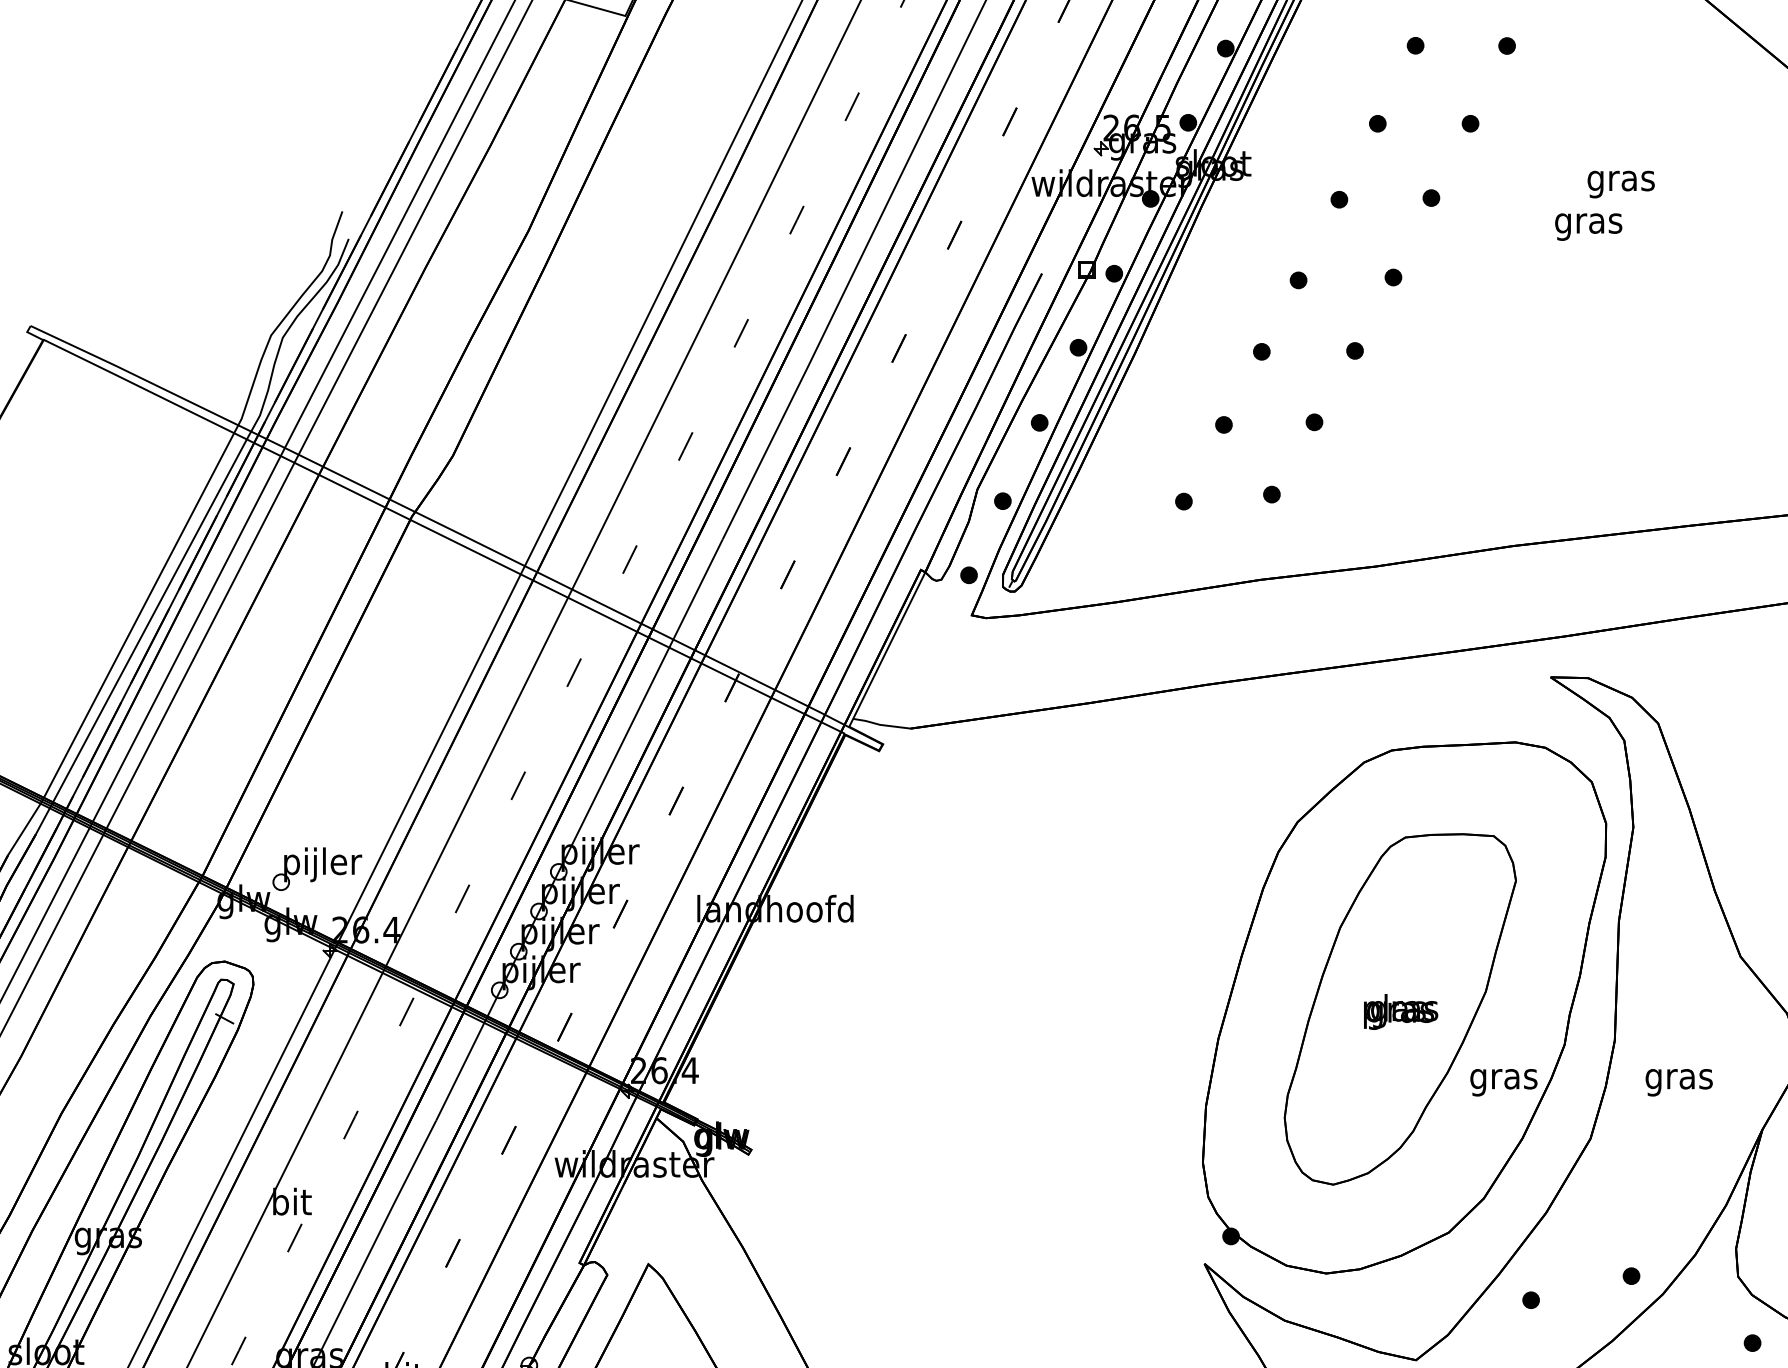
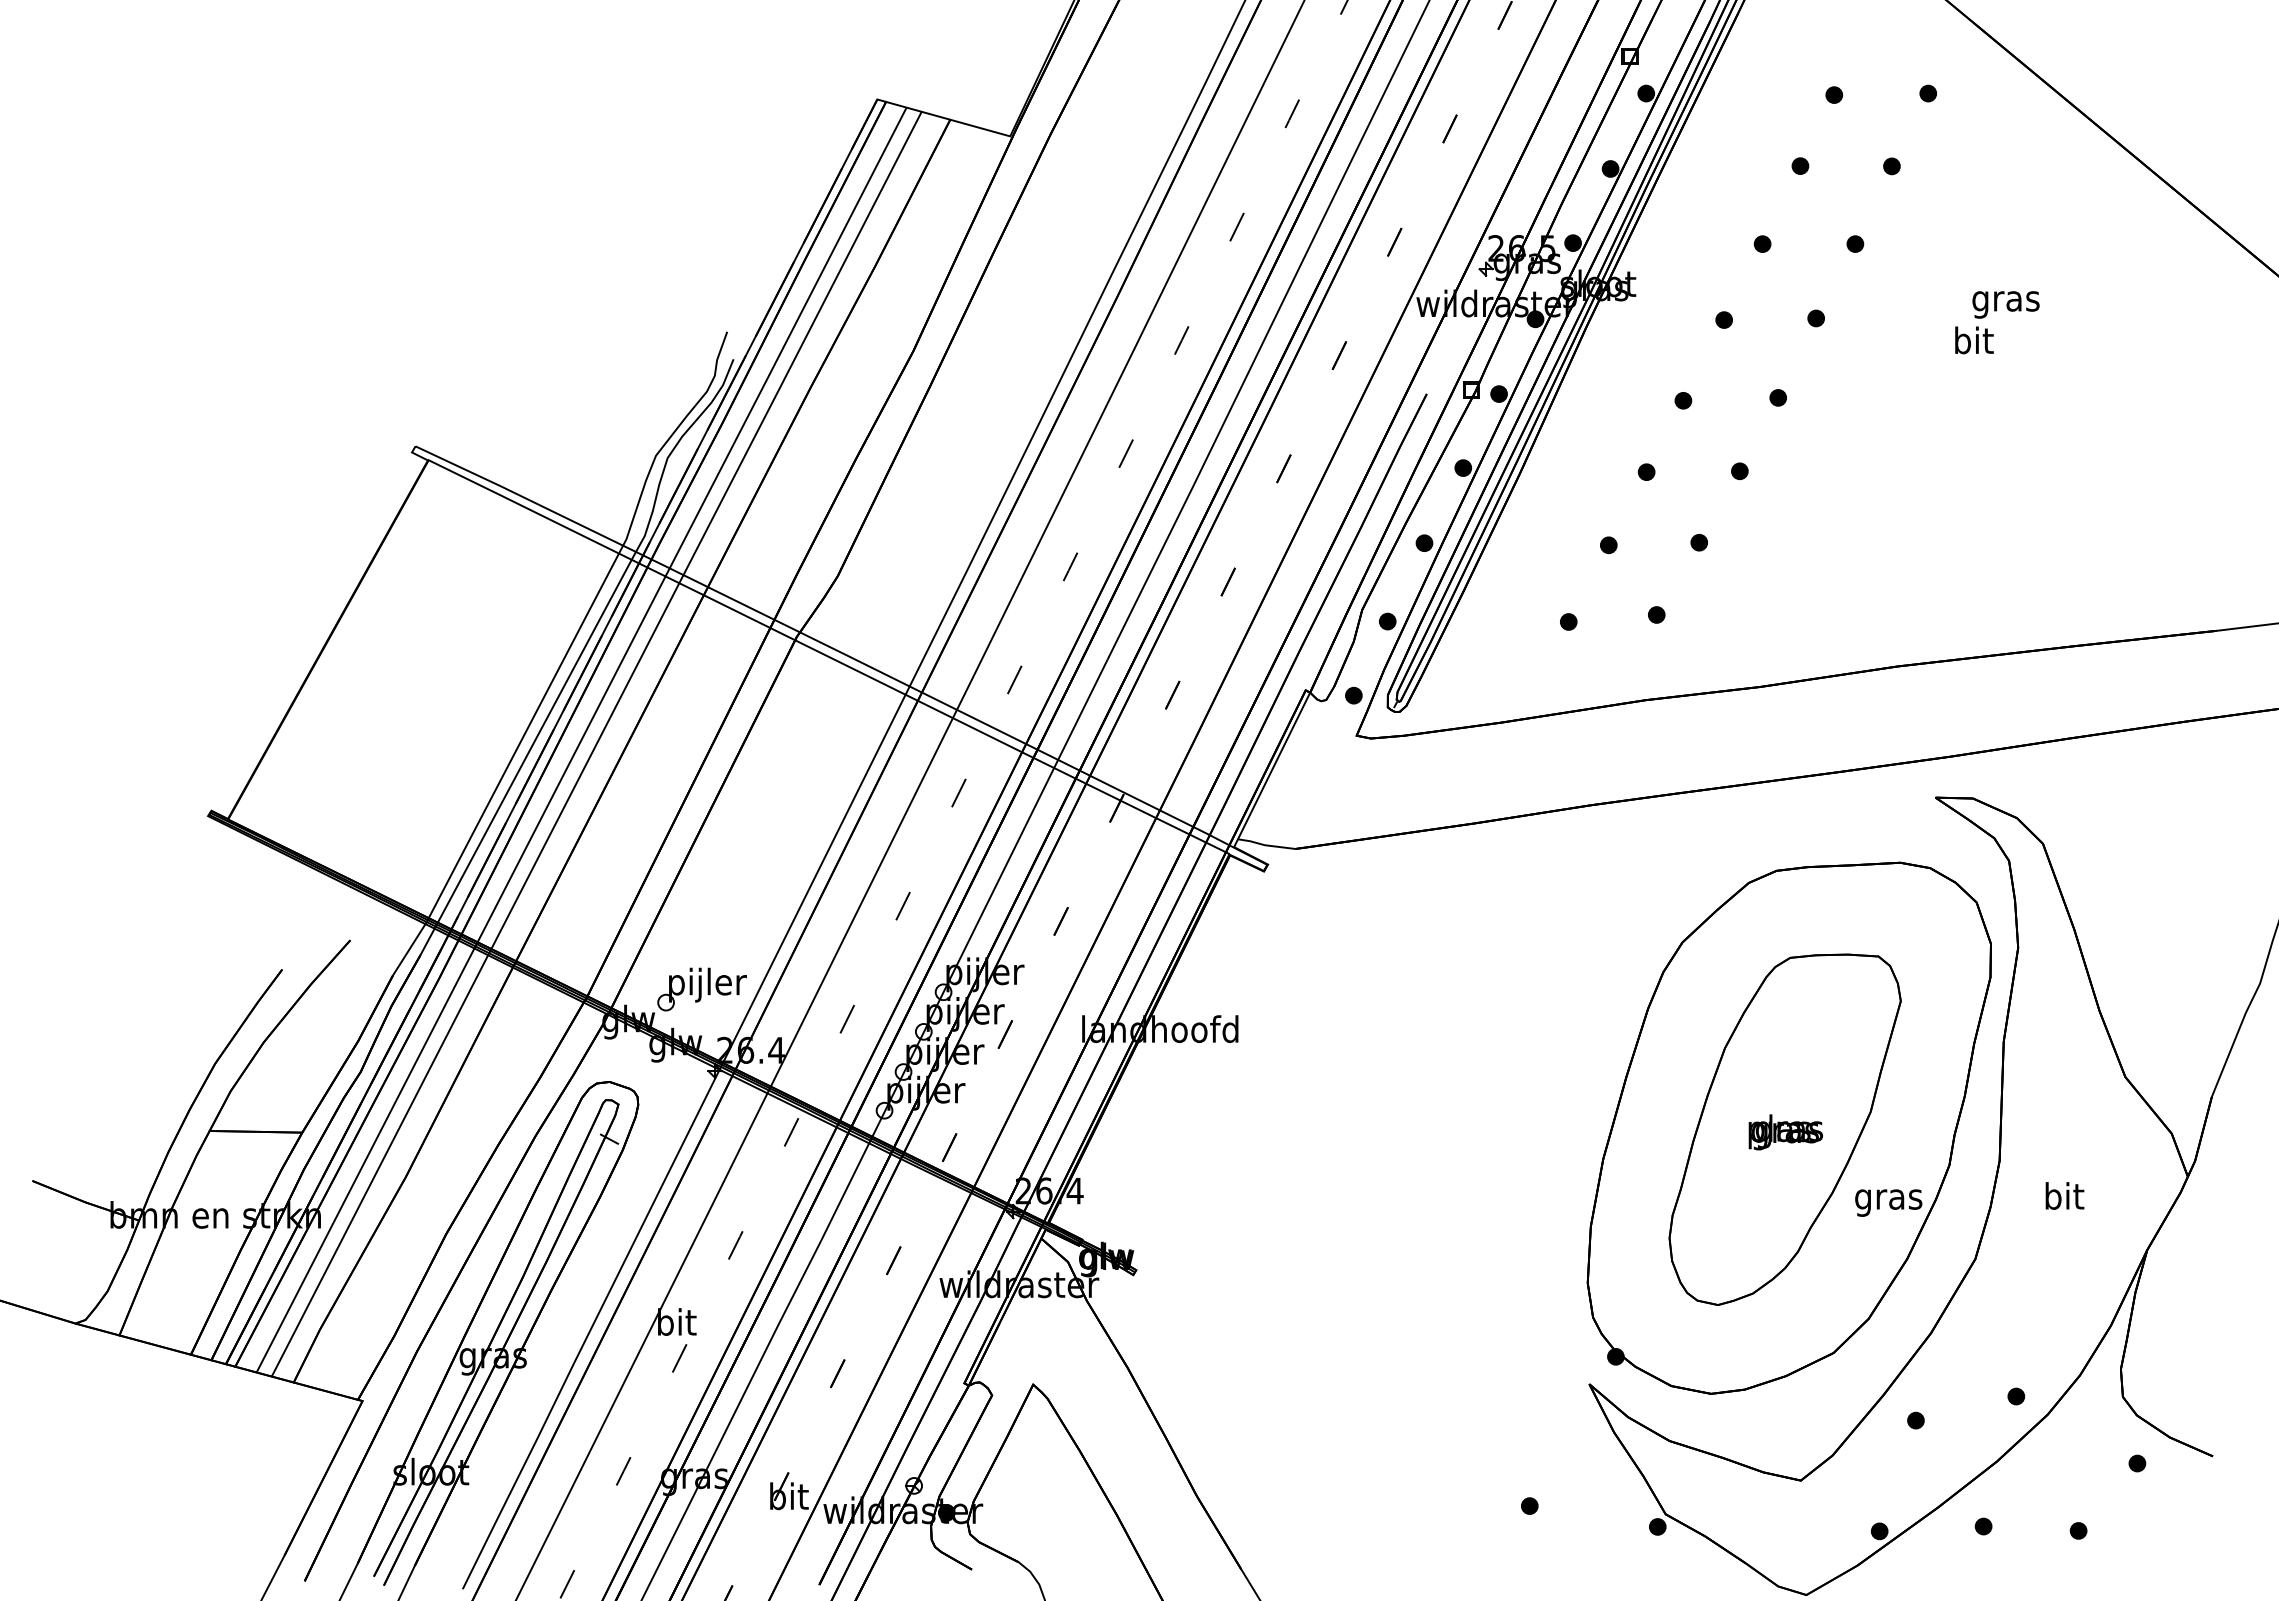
text: (1588, 223) -> (1973, 343), gras -> bit
text: (1678, 1079) -> (2063, 1199), gras -> bit

